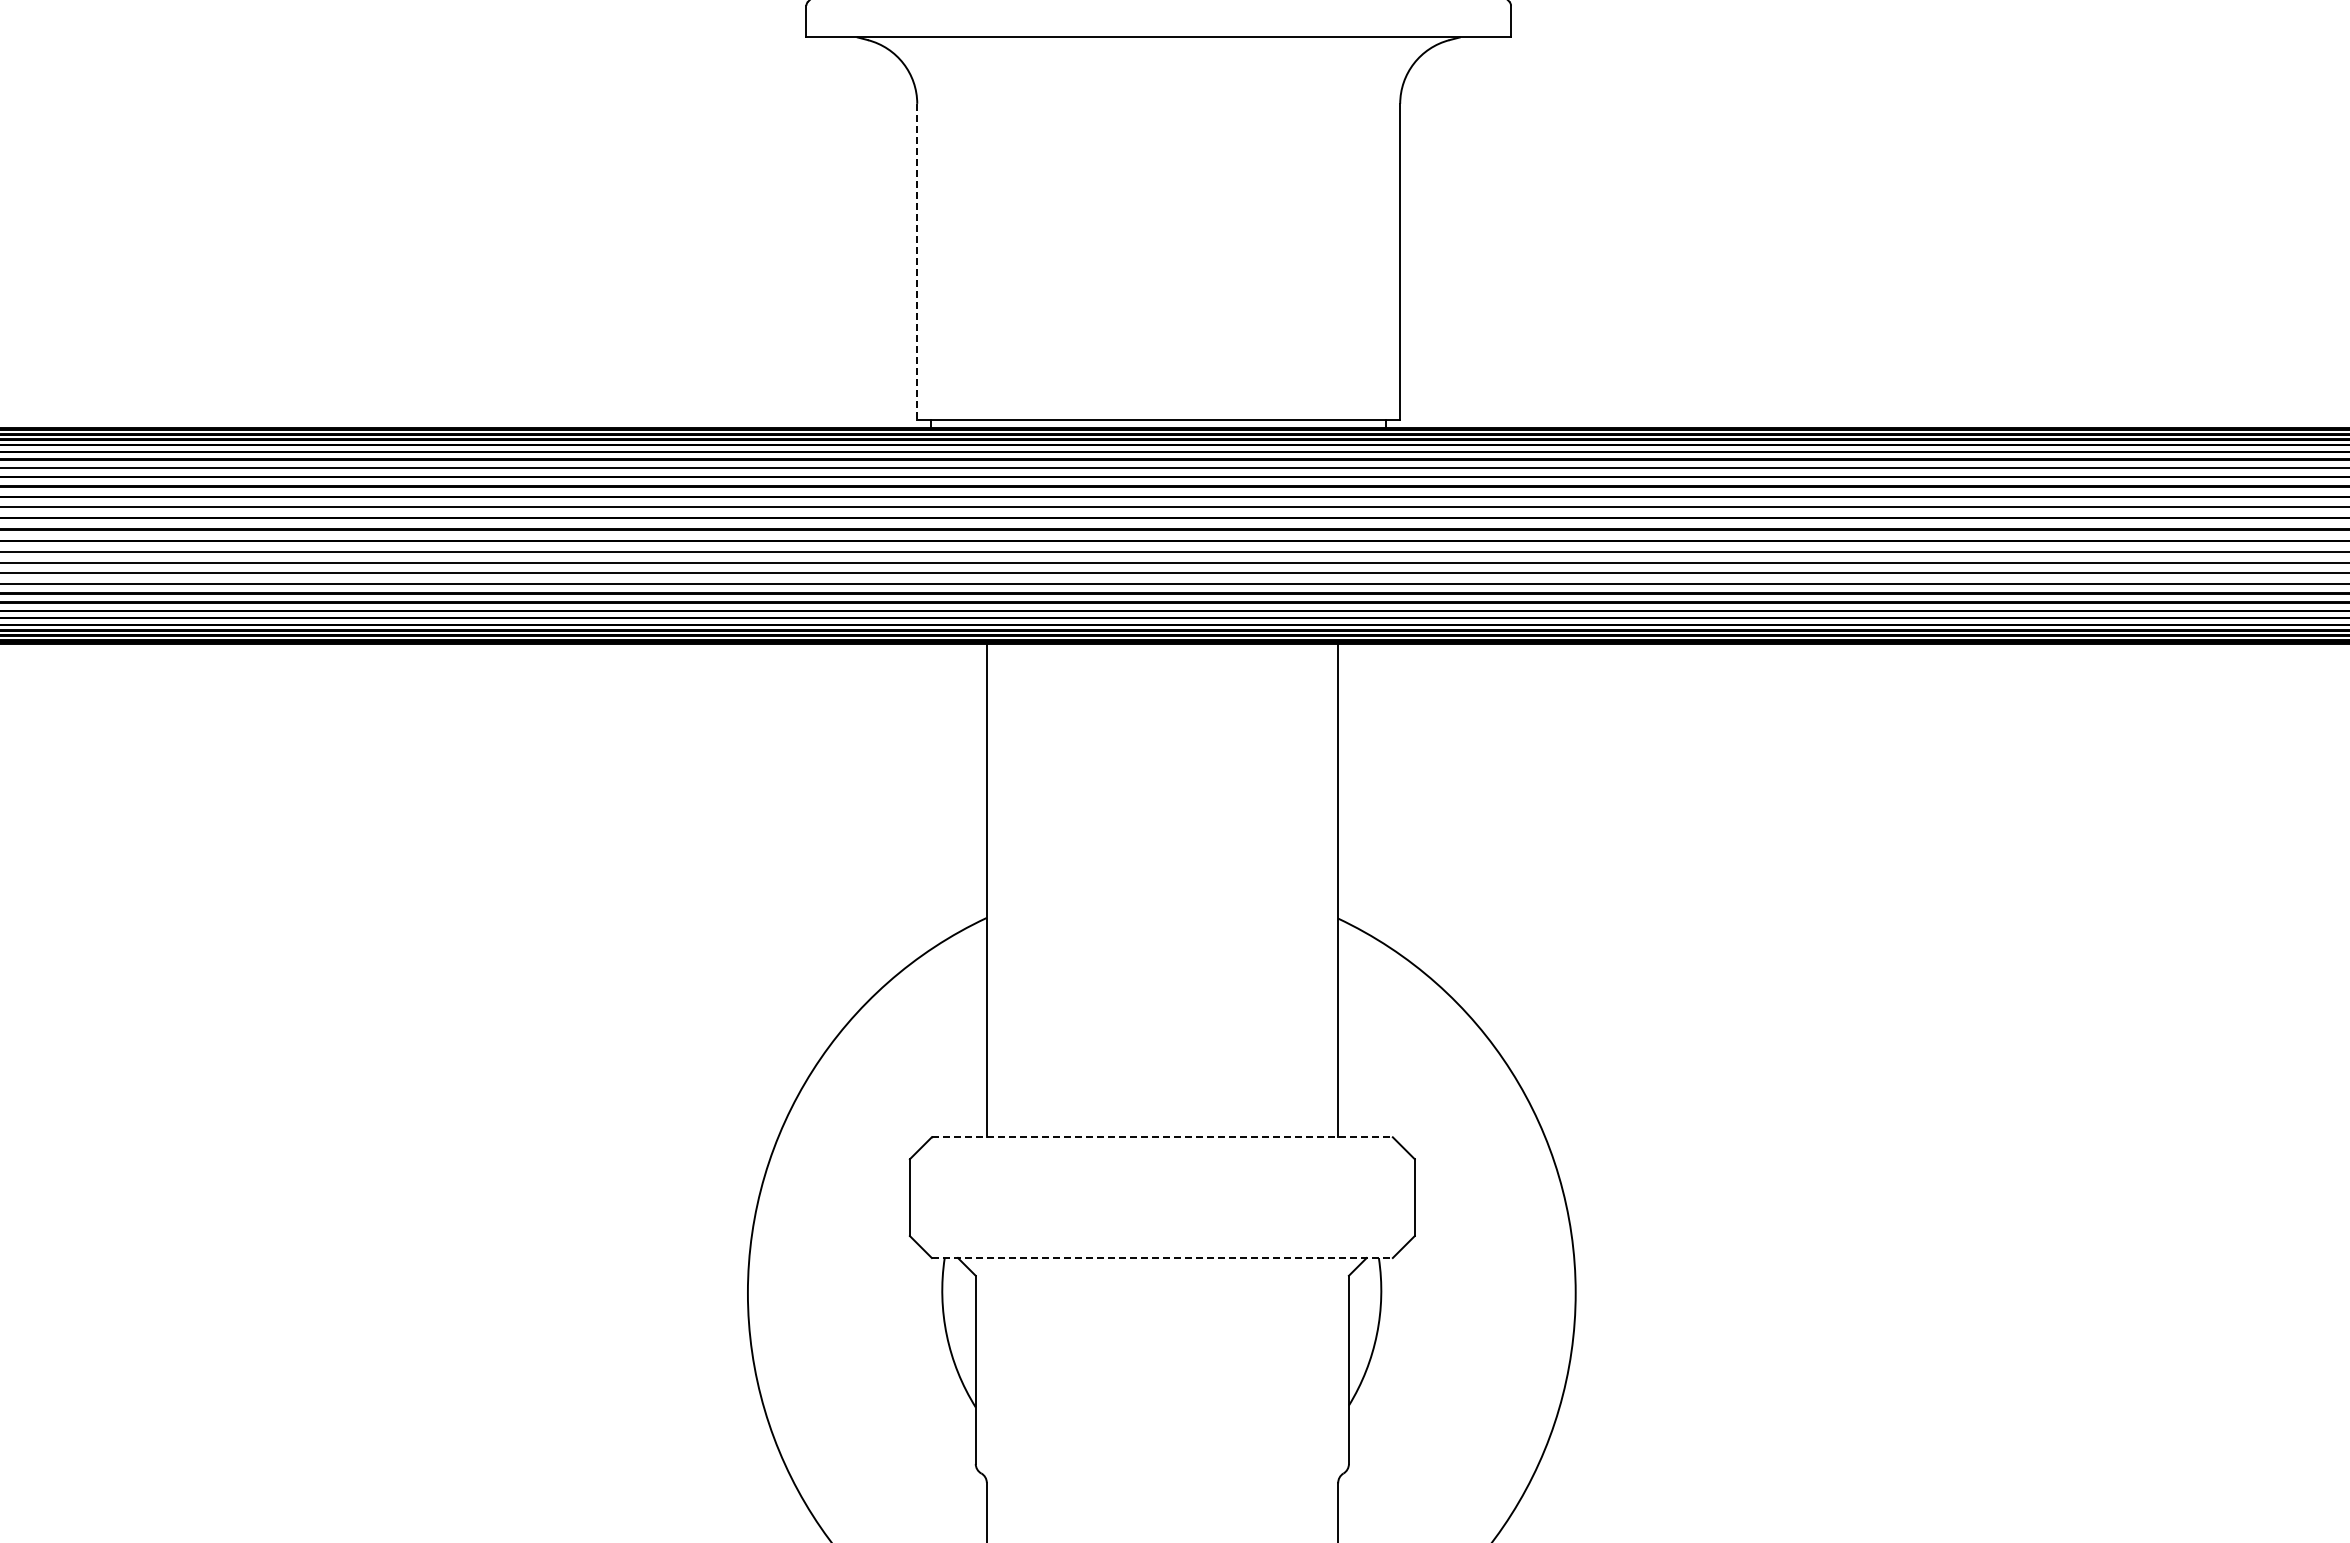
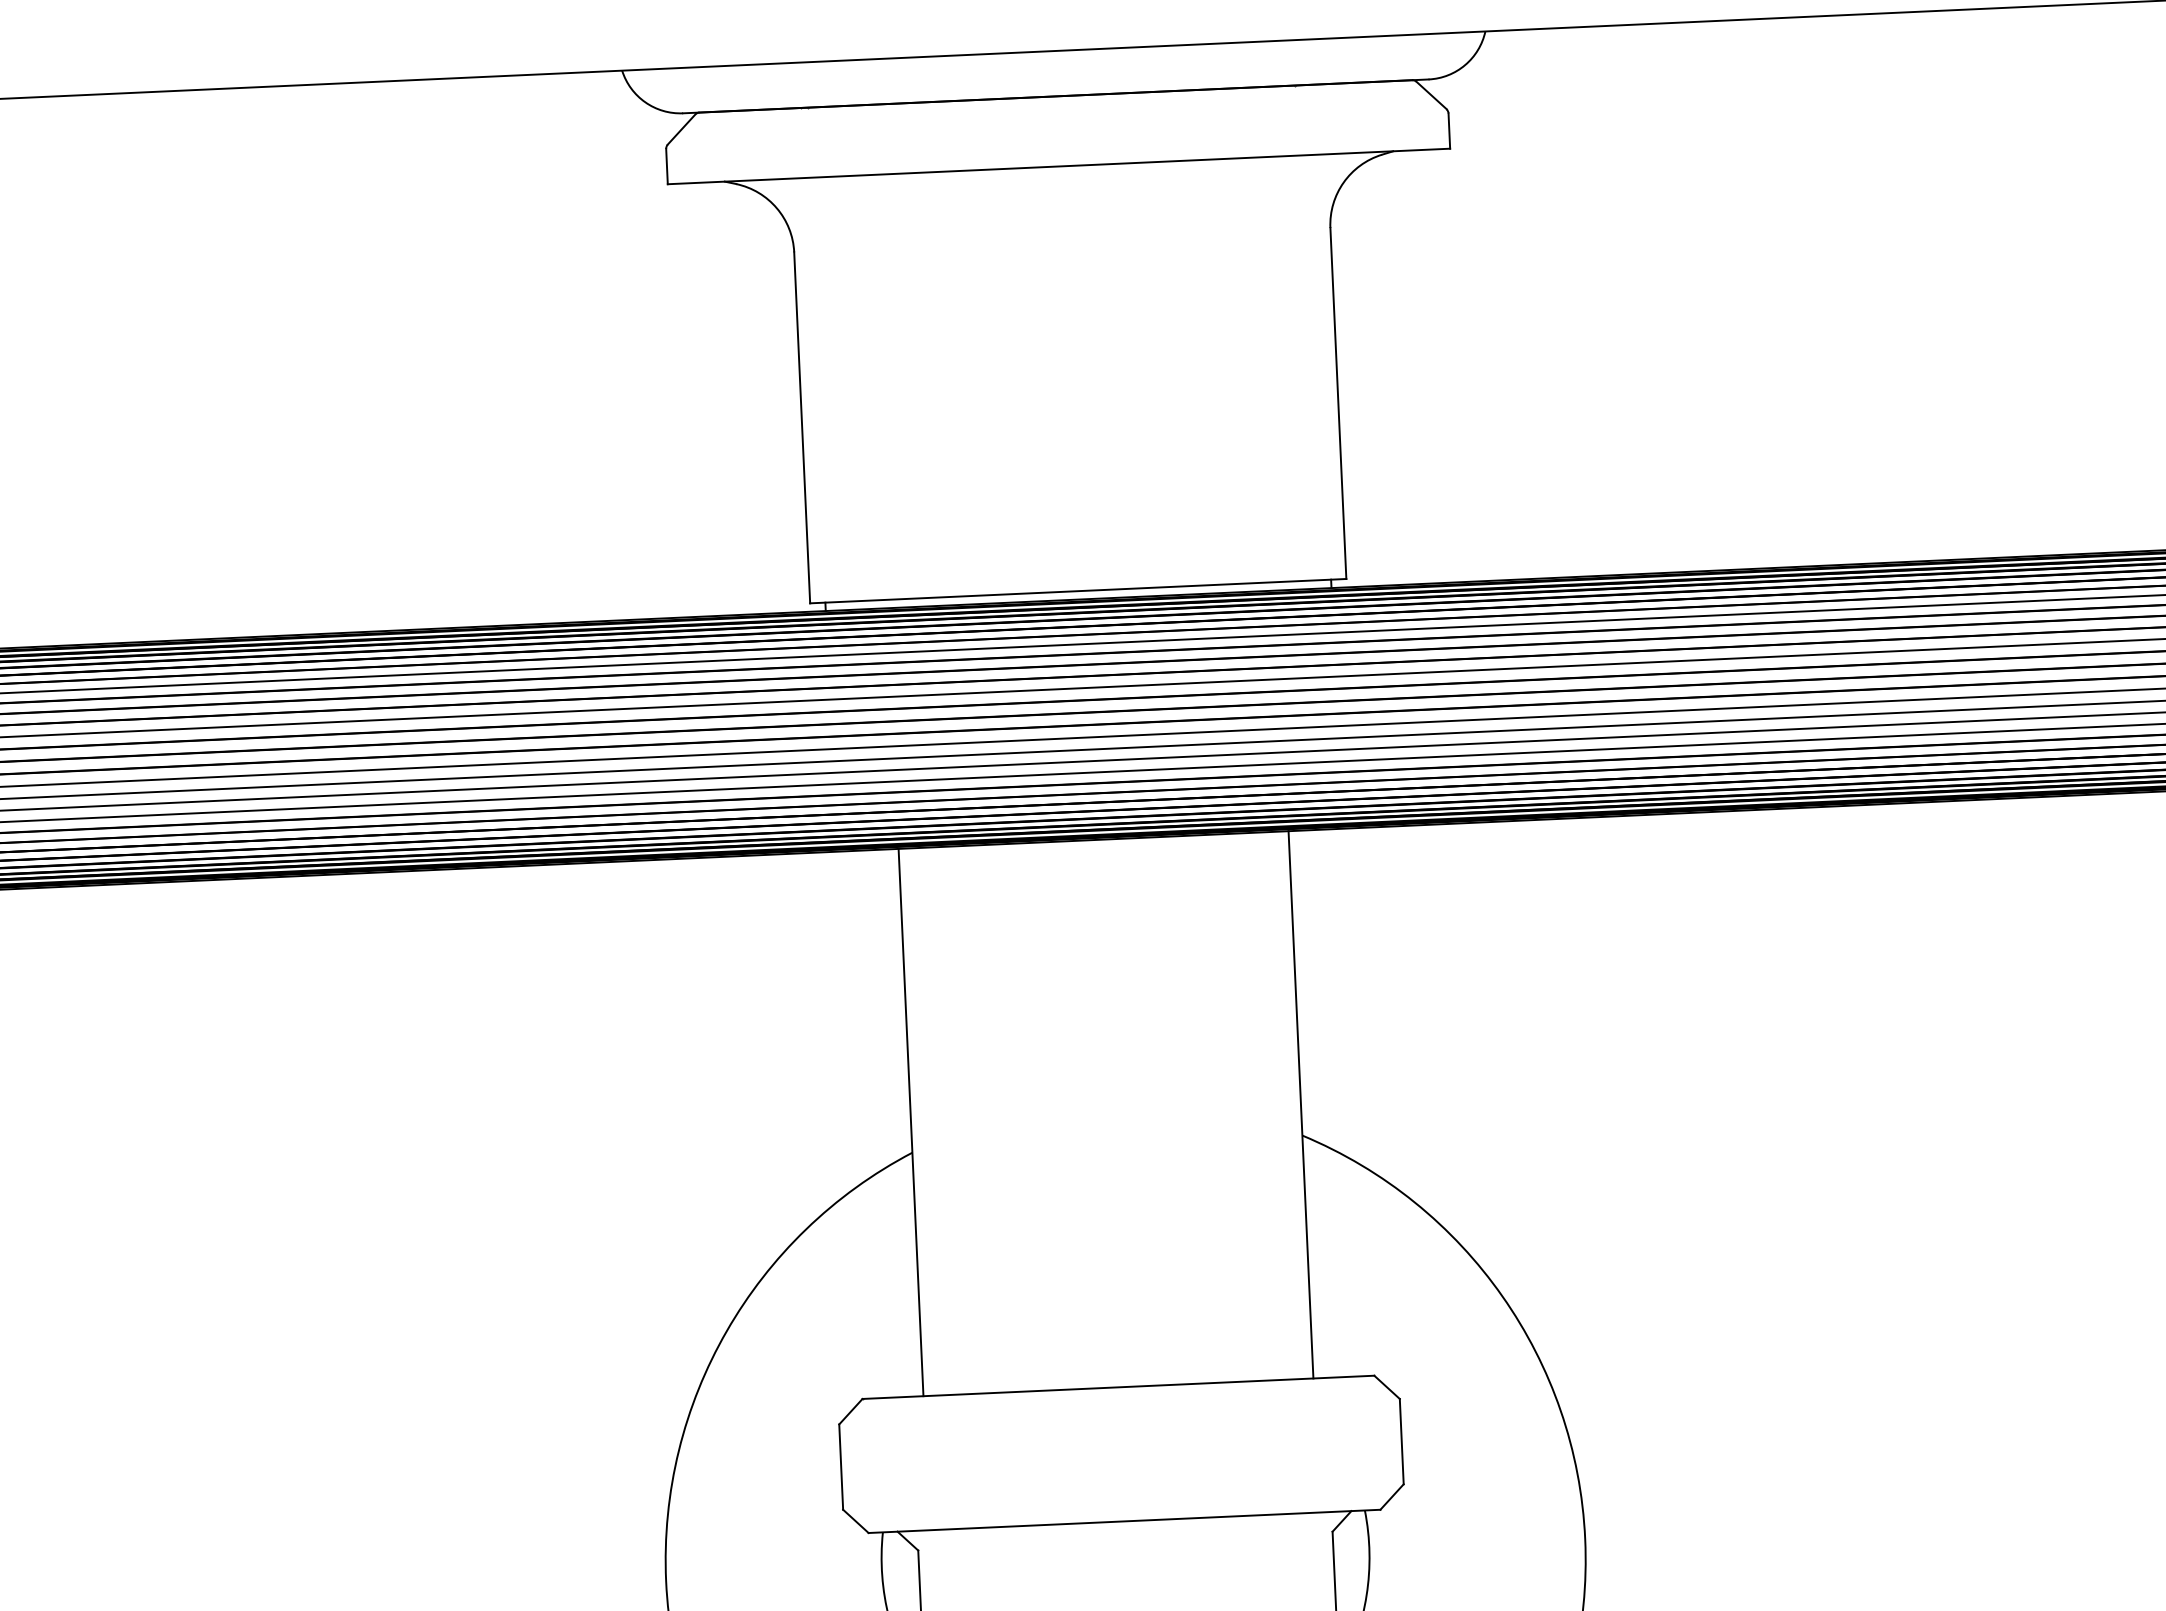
line: (917, 262) -> (802, 428), dashed -> solid
line: (1162, 1137) -> (1118, 1387), dashed -> solid
line: (1162, 1258) -> (1124, 1521), dashed -> solid

